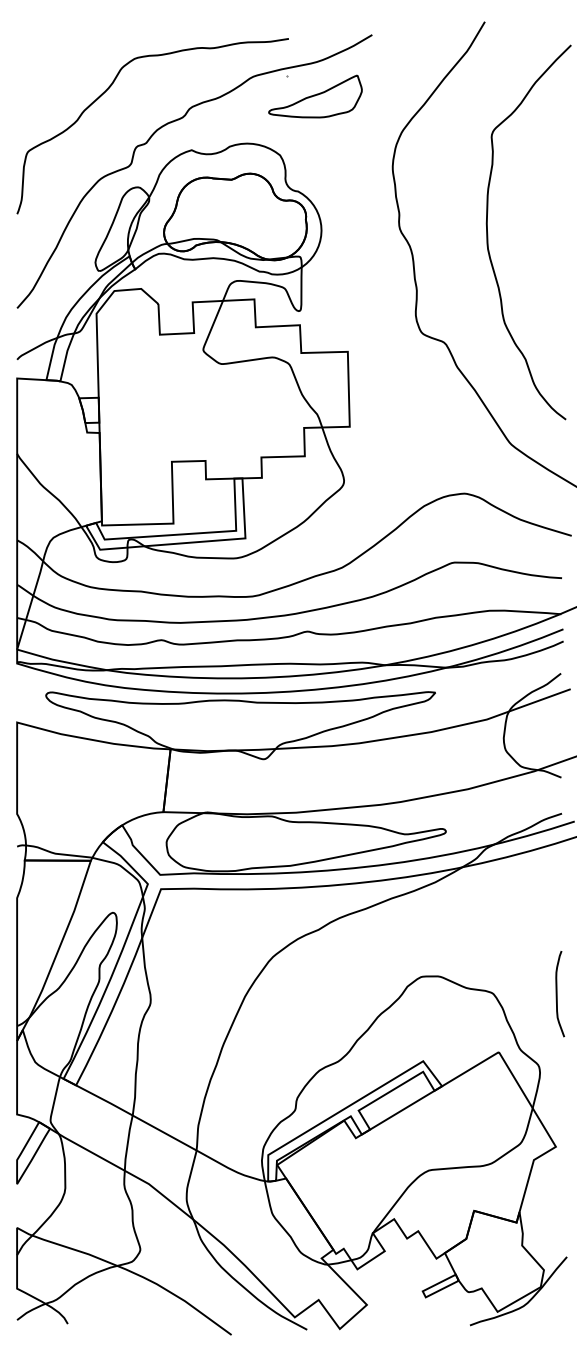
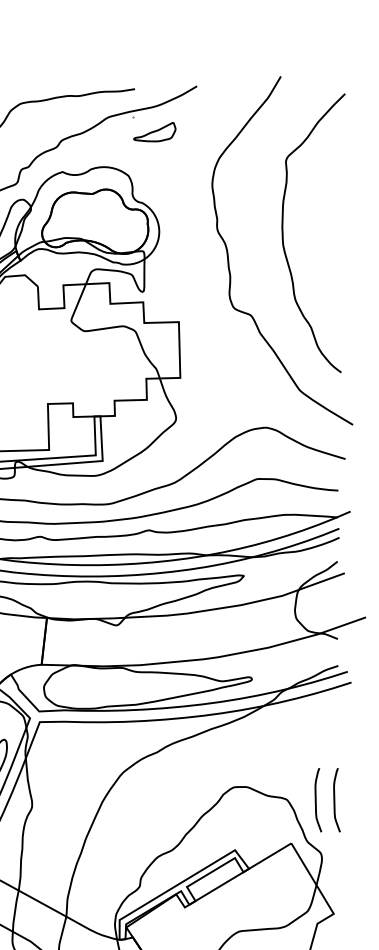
part: (315, 96) -> (154, 132), size x0.6
curve: (532, 994) -> (316, 800), added

